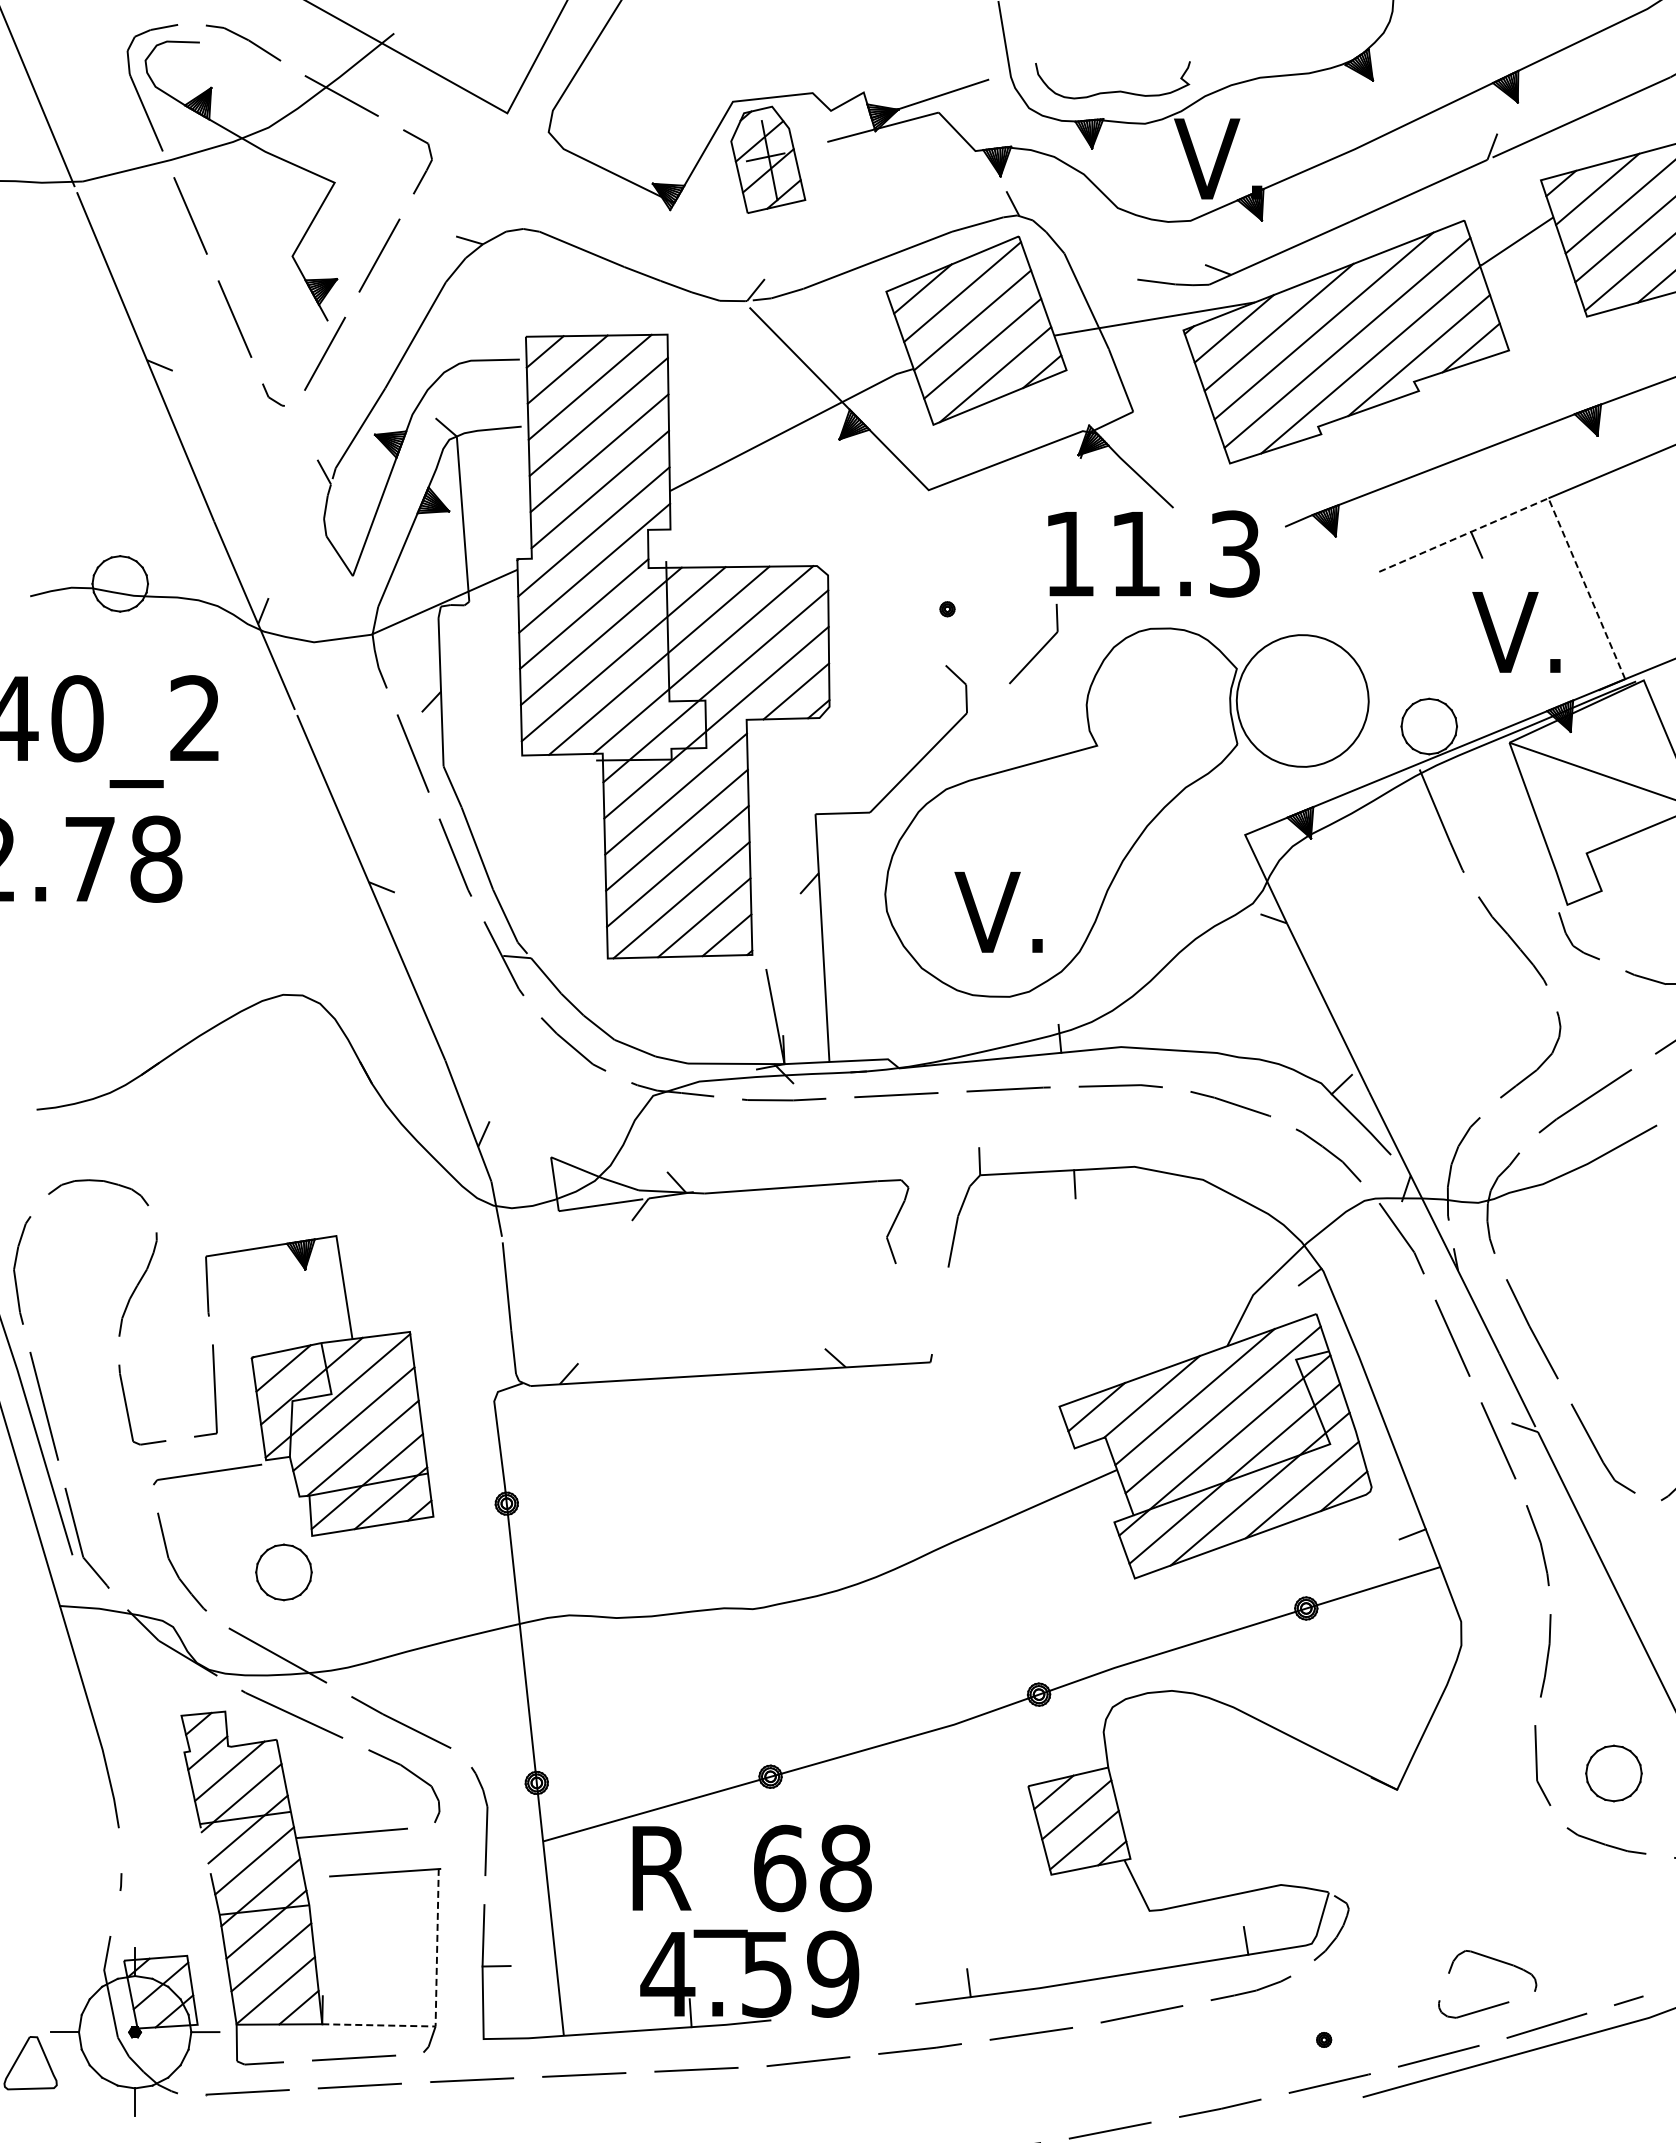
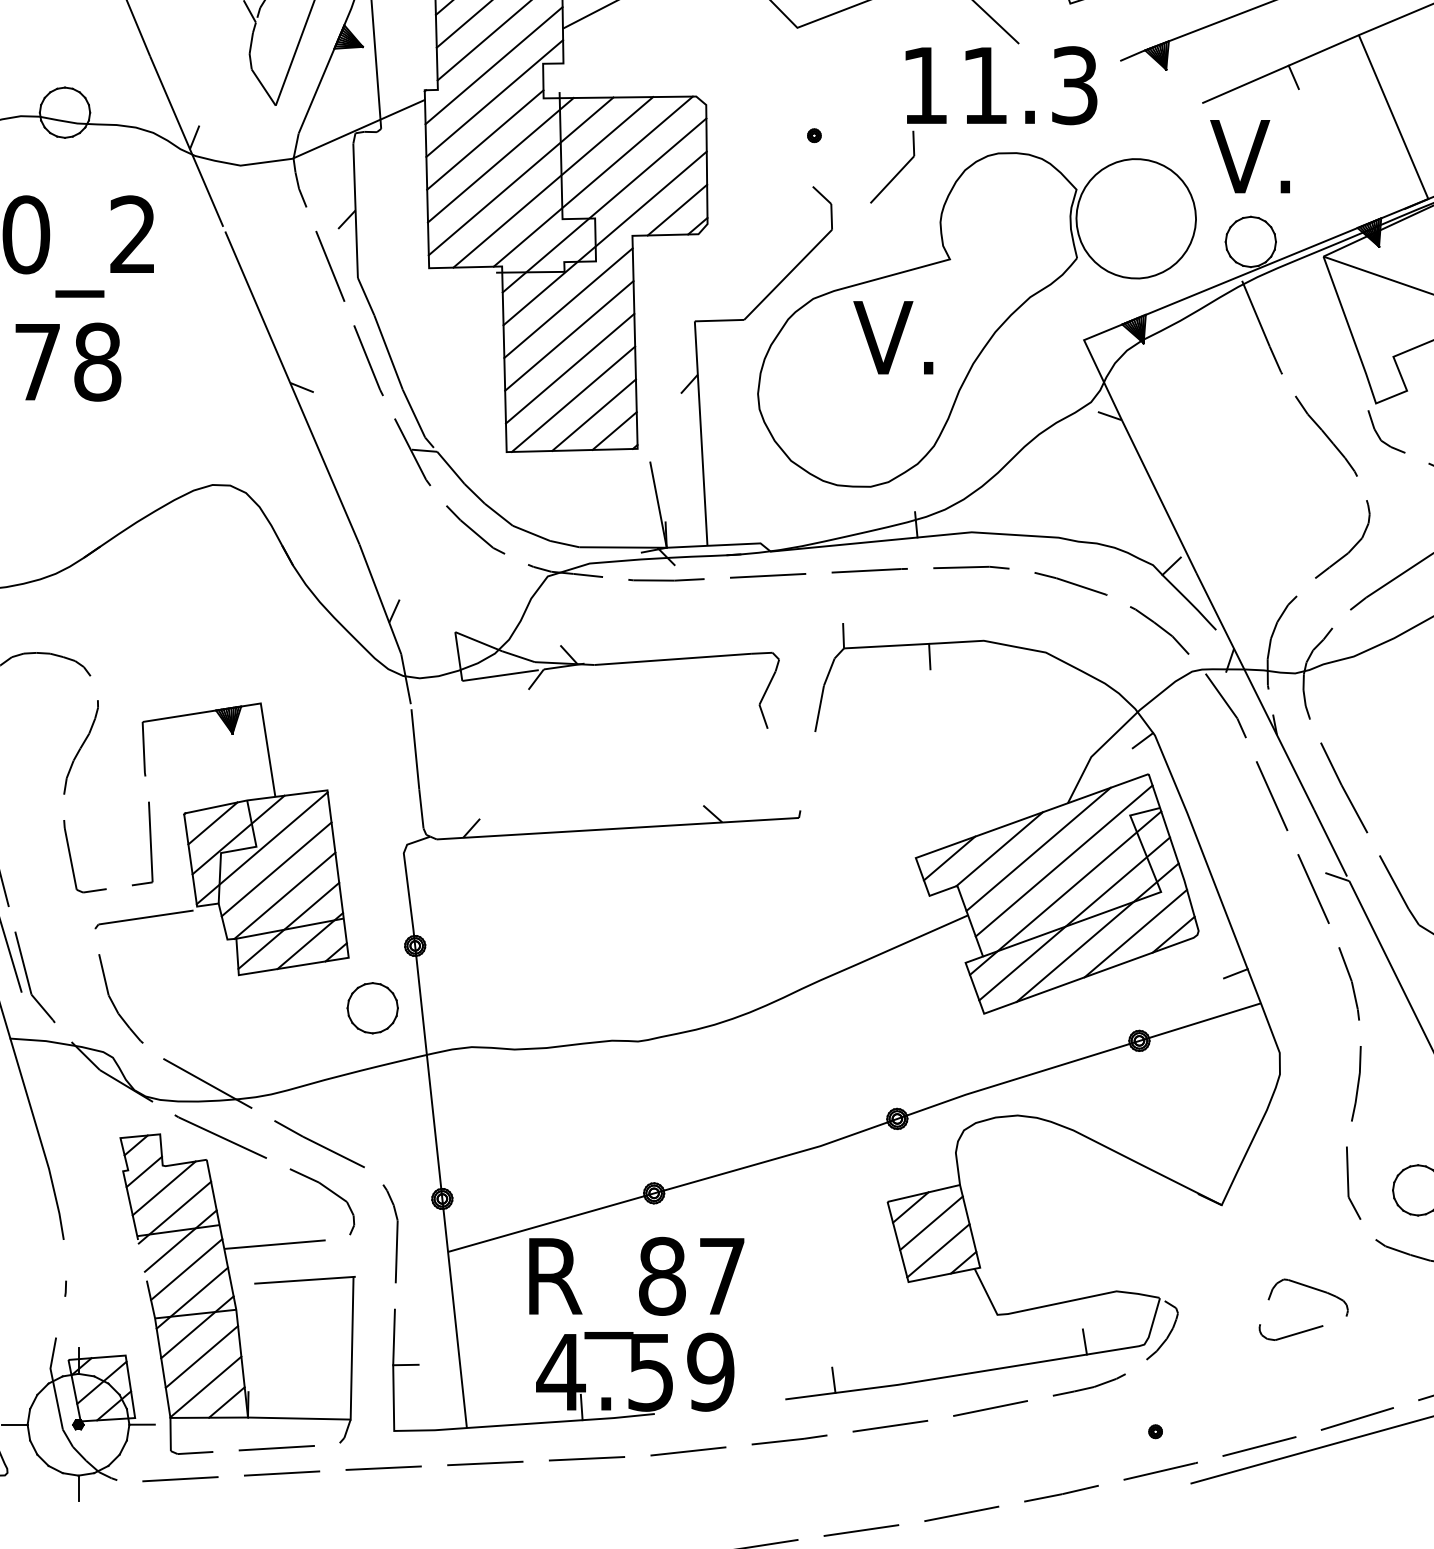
line: (1549, 501) -> (1359, 38), dashed -> solid
text: (1516, 632) -> (1250, 156), moved
text: (998, 912) -> (893, 337), moved
part: (283, 1572) -> (372, 1008), moved
text: (812, 1868) -> (692, 1276), R_68 -> R_87
line: (436, 2004) -> (351, 1399), dashed -> solid
part: (1493, 2005) -> (1309, 1328), moved

